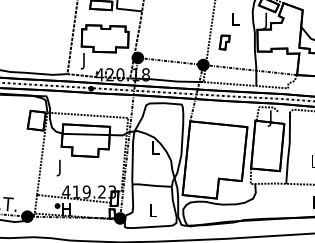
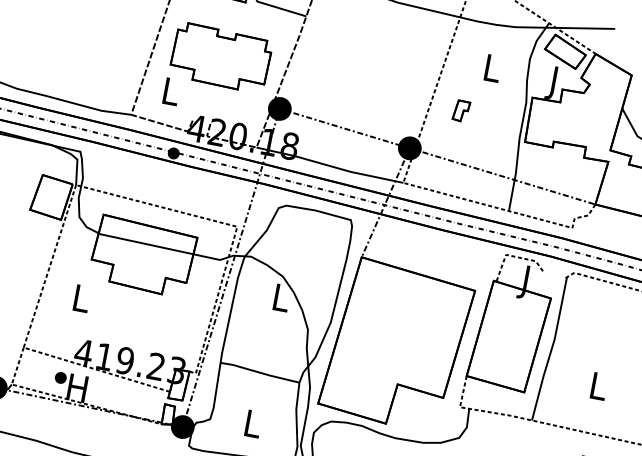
part: (224, 42) -> (461, 110), size x0.7
text: (83, 61) -> (168, 95), J -> L
text: (59, 167) -> (79, 300), J -> L

